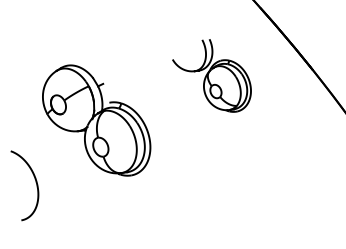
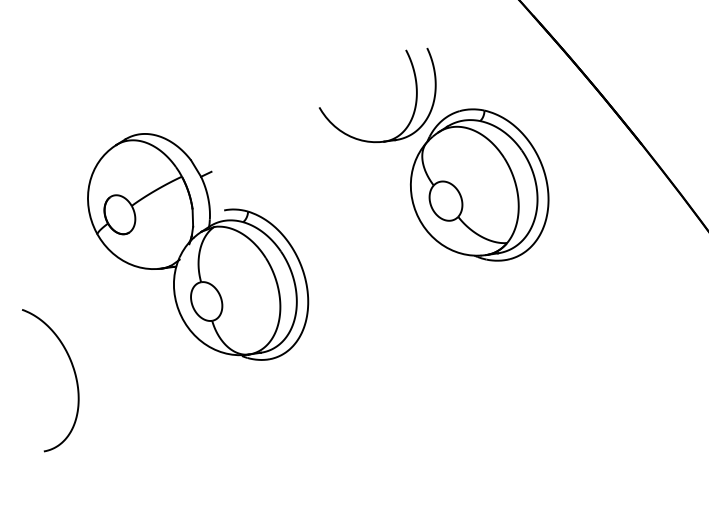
part: (211, 75) -> (433, 154), size x1.43

